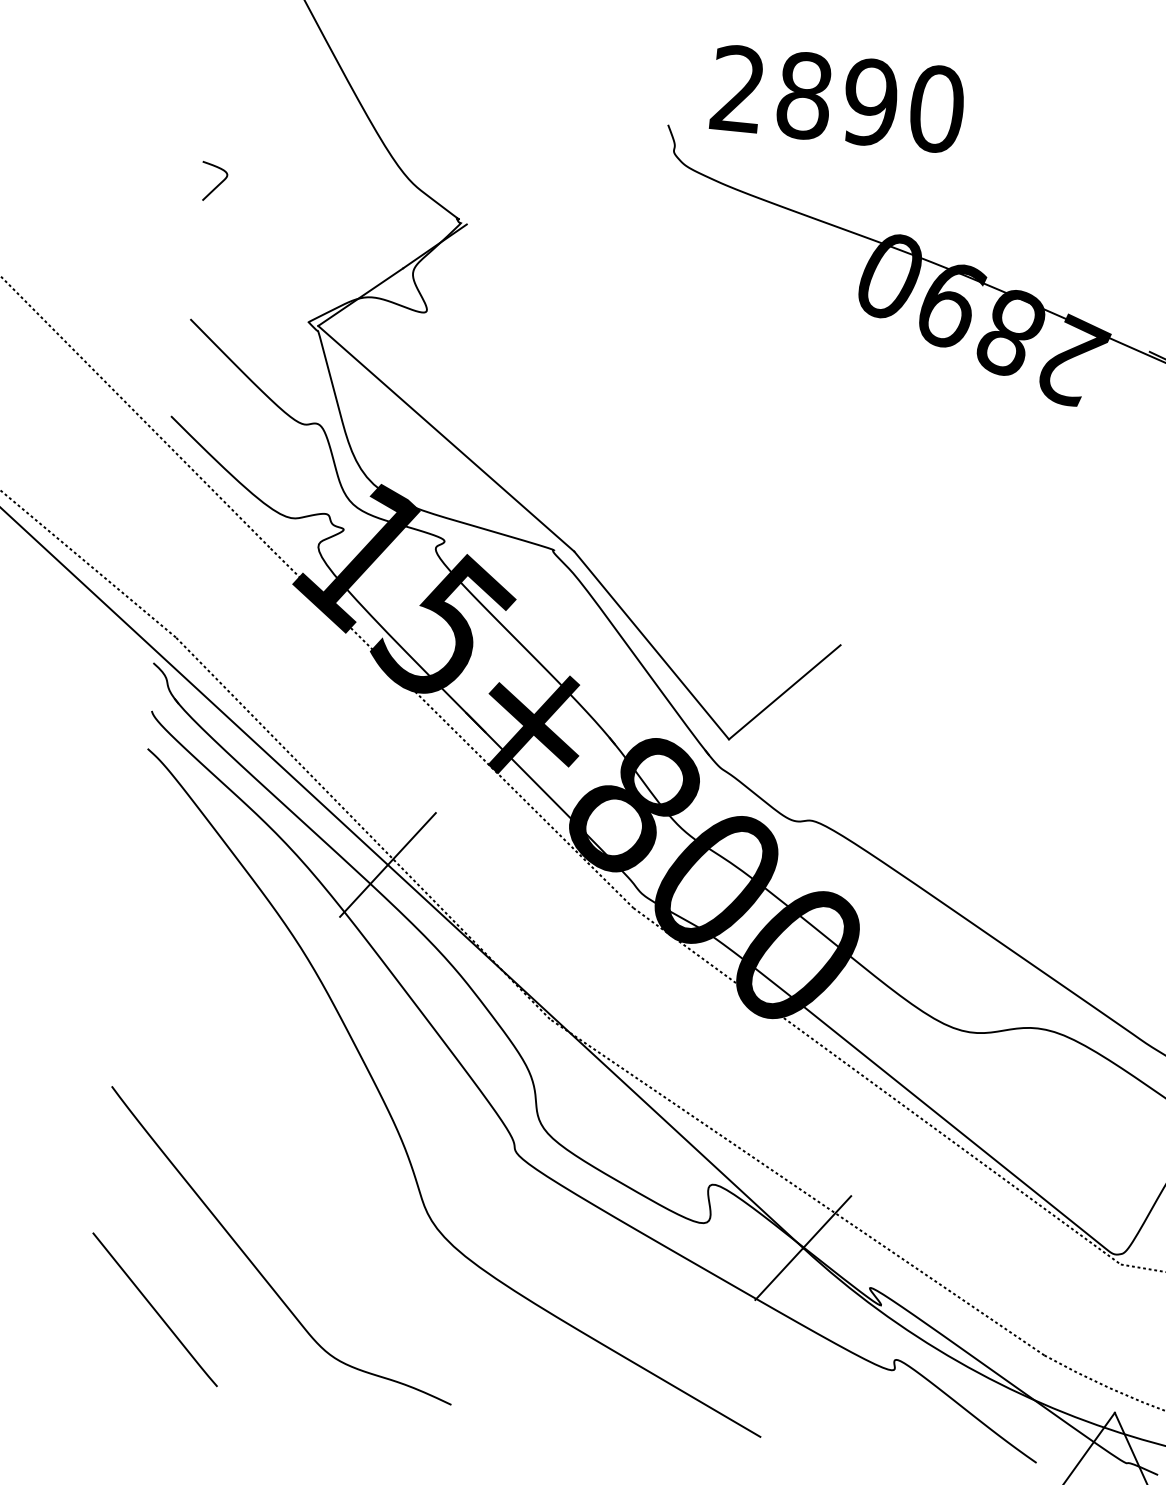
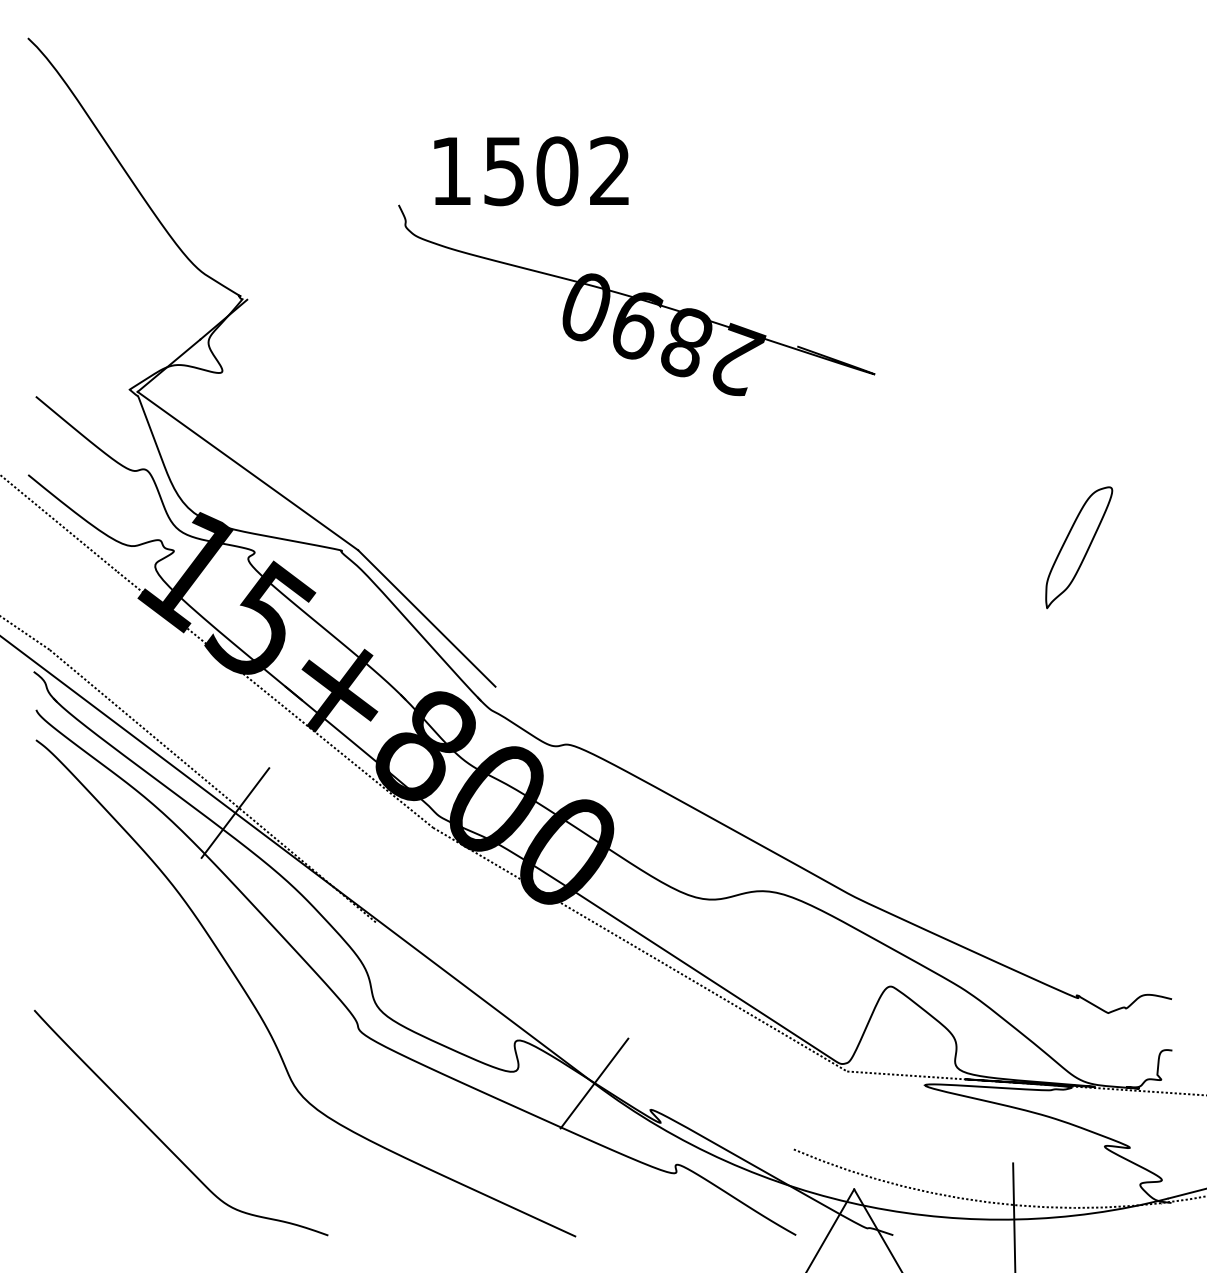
text: (838, 99) -> (531, 171), 2890 -> 1502
curve: (217, 185) -> (46, 288), removed
line: (784, 691) -> (535, 644), removed
line: (796, 1186) -> (584, 1035), removed
line: (154, 1309) -> (85, 1183), removed

